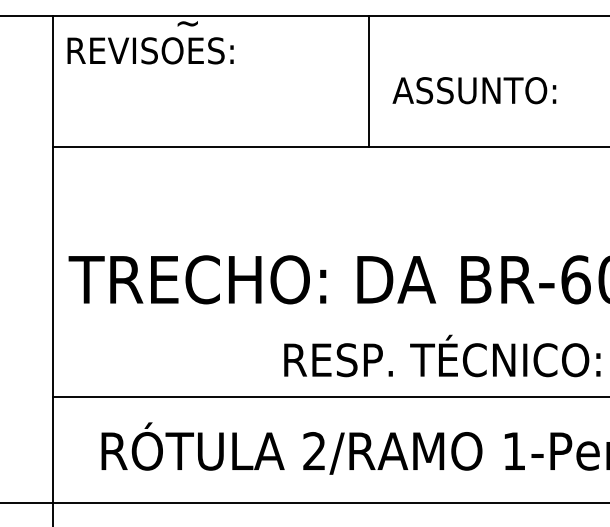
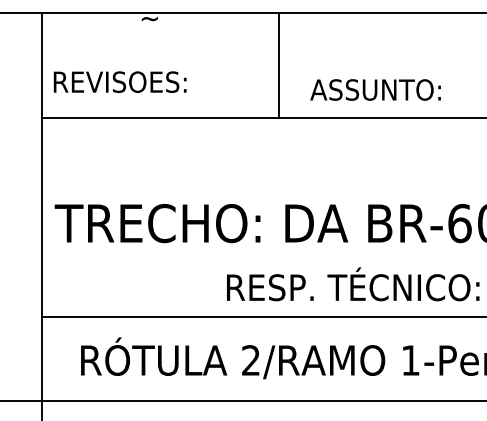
text: (150, 50) -> (120, 81), moved
line: (368, 81) -> (279, 65), moved
text: (474, 90) -> (375, 89), moved

